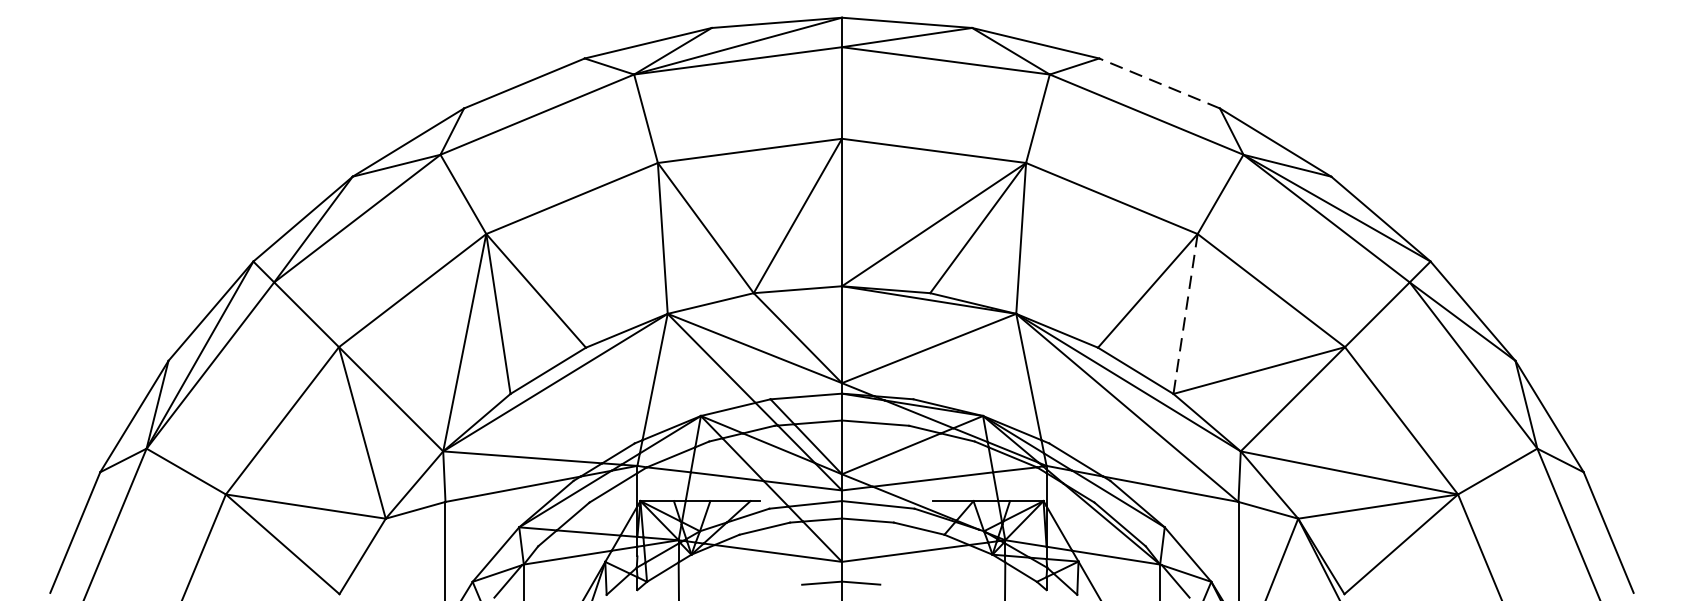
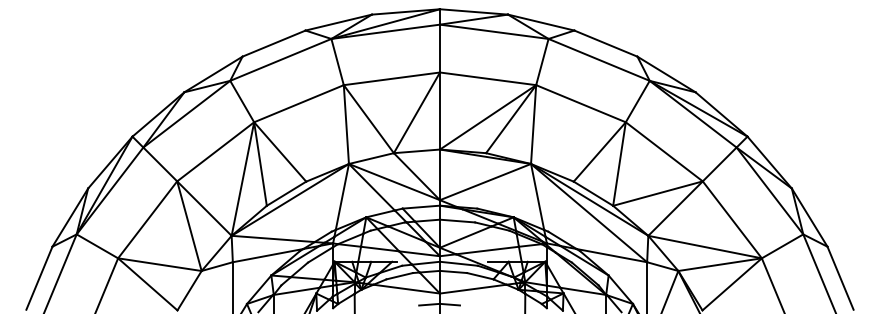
line: (1158, 83) -> (605, 43), dashed -> solid
line: (1185, 314) -> (619, 164), dashed -> solid

